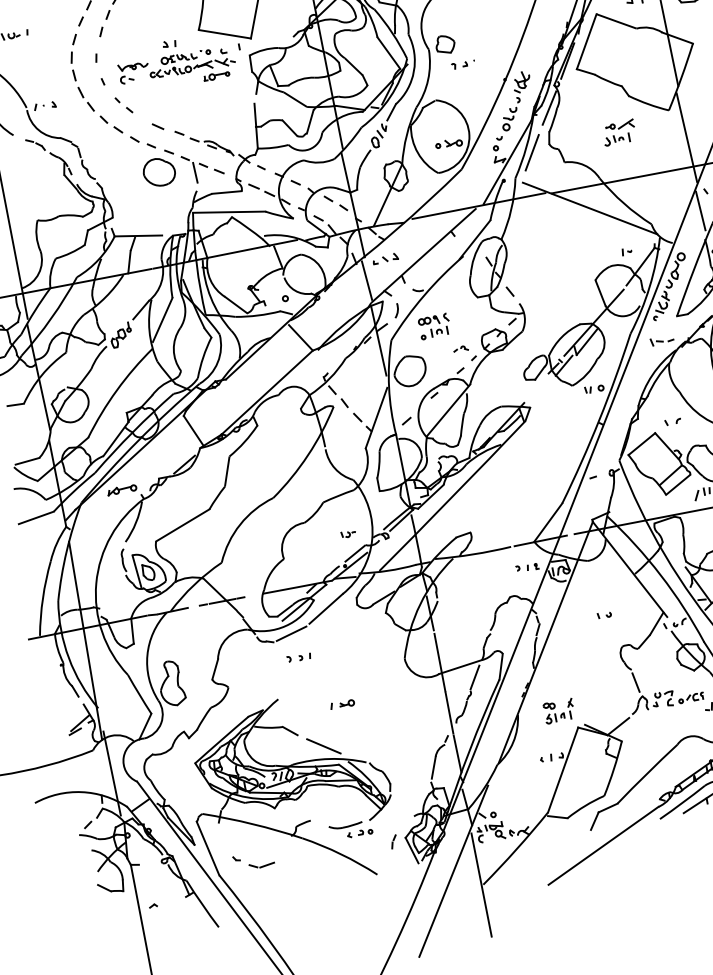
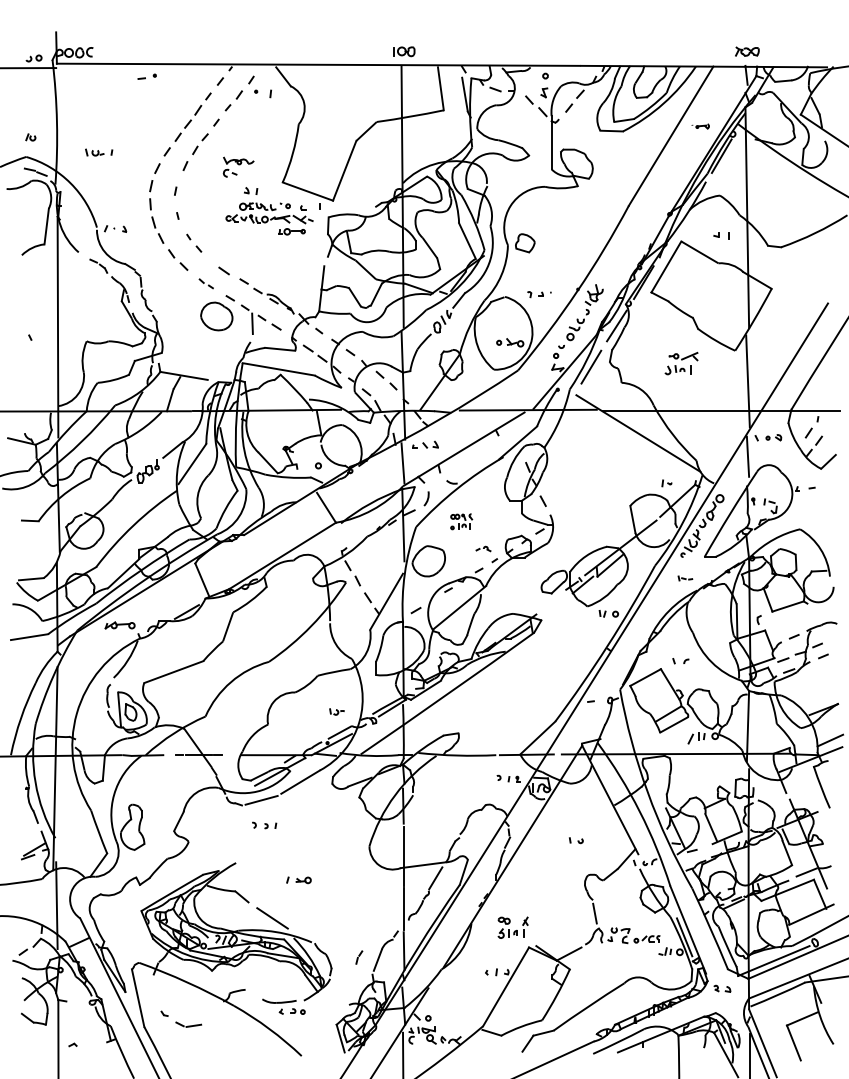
part: (463, 64) -> (539, 294), moved
part: (133, 71) -> (238, 166), moved
part: (143, 142) -> (206, 283), size x0.6
part: (434, 326) -> (461, 521), size x0.7
part: (662, 340) -> (685, 578), size x0.6
part: (394, 841) -> (359, 957), moved

